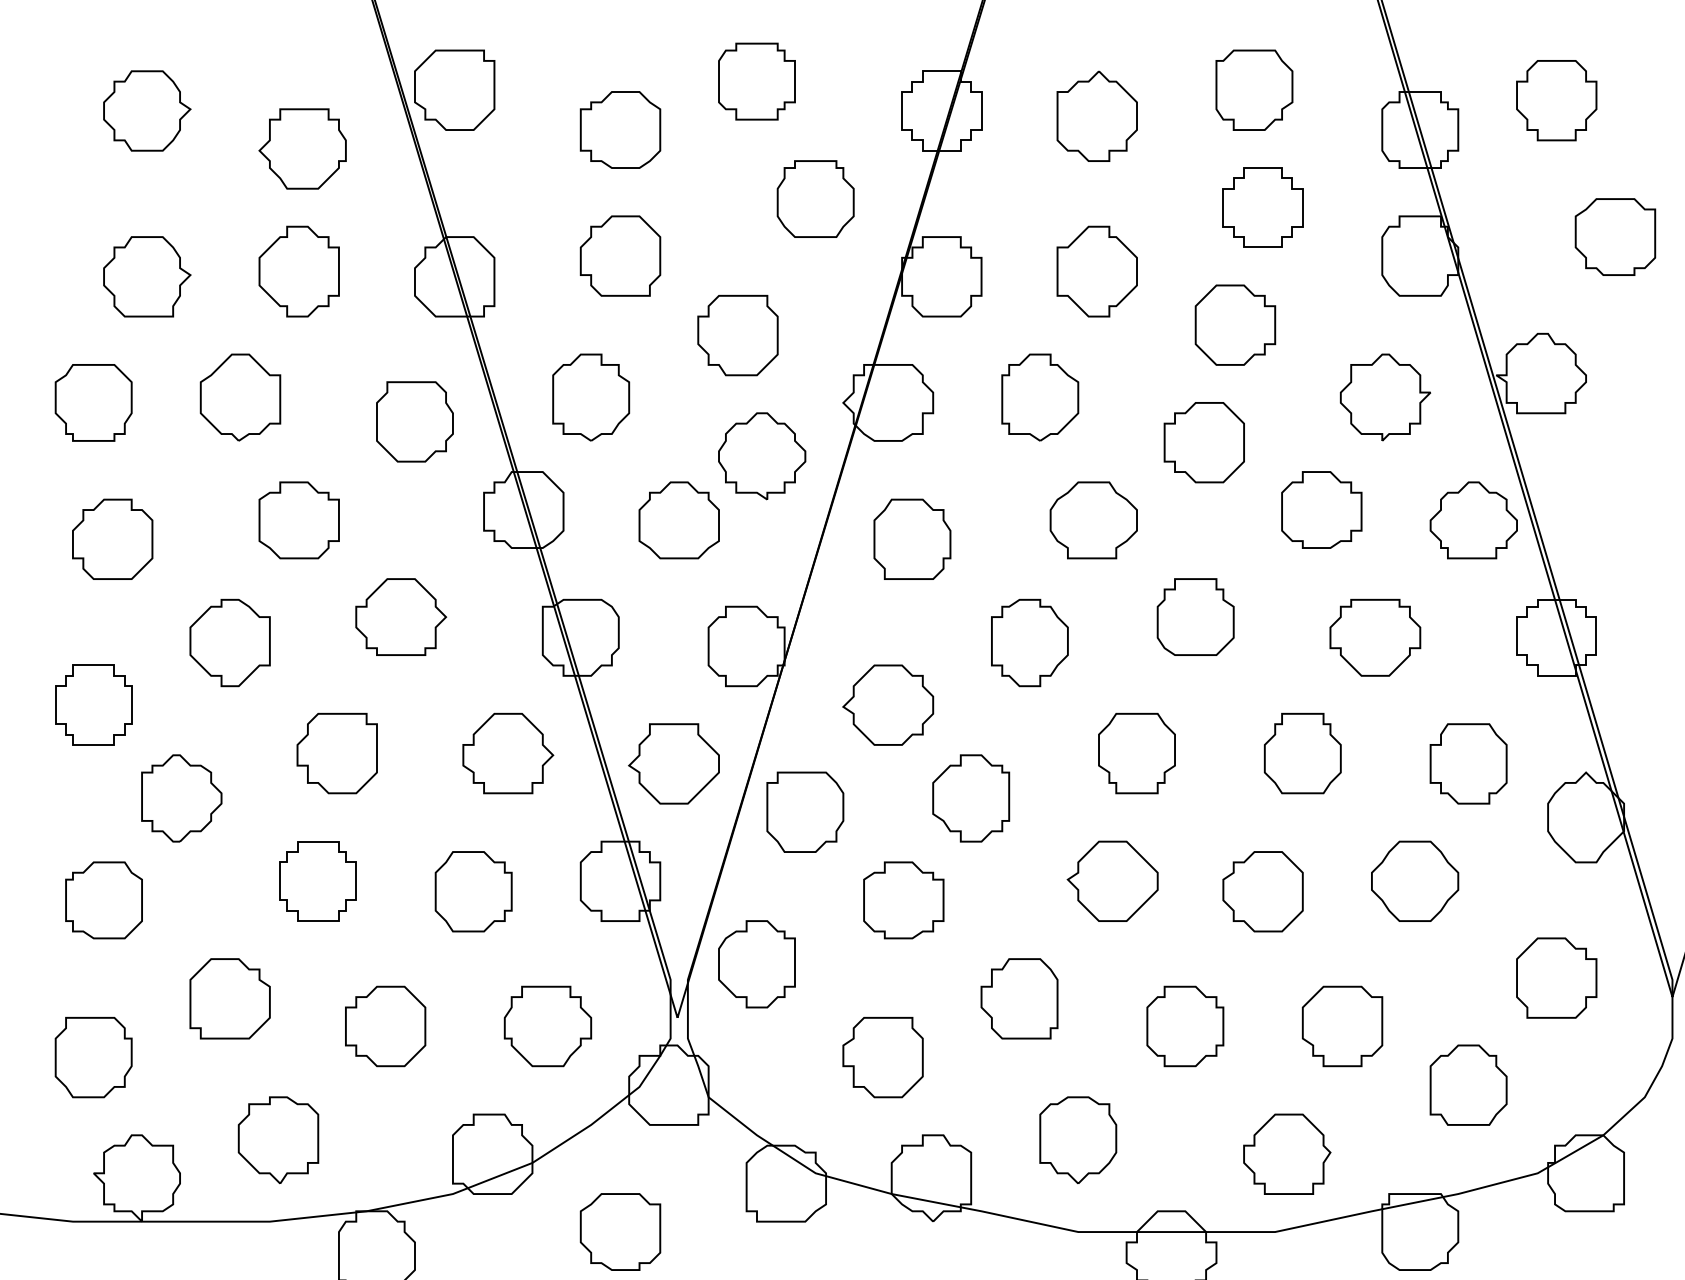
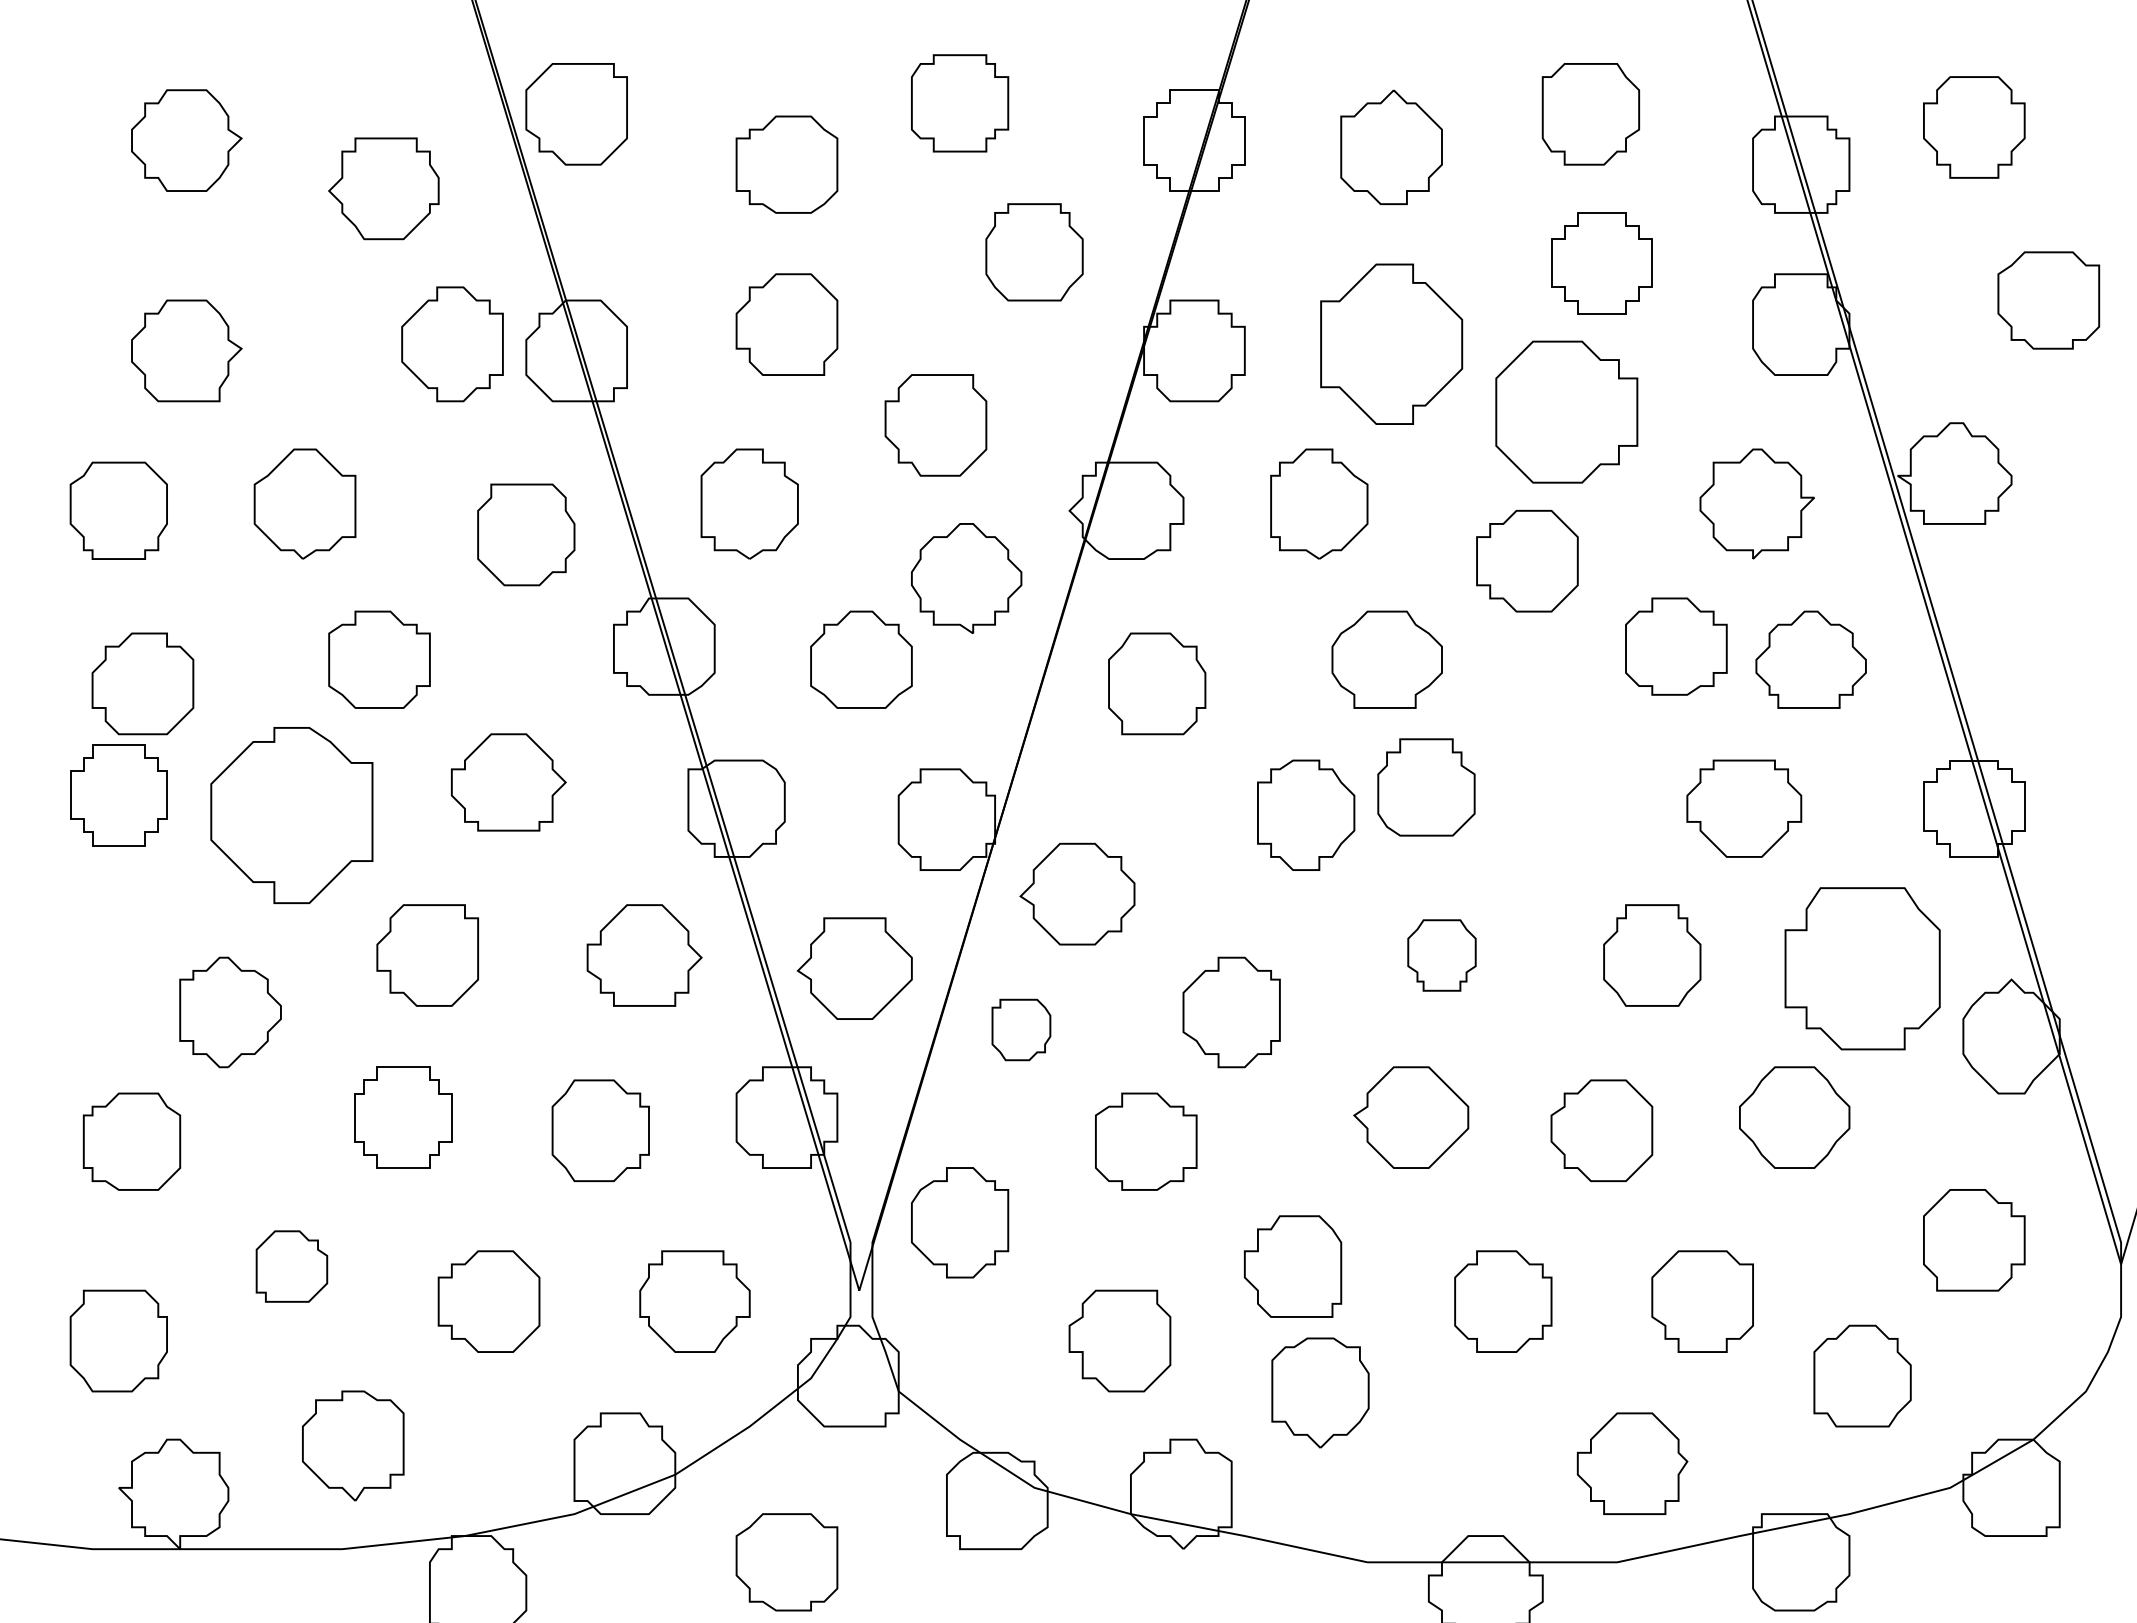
part: (299, 271) -> (452, 344), moved
part: (1097, 271) -> (1391, 344), size x1.4
part: (1235, 325) -> (1566, 412), size x1.4
part: (1473, 520) -> (1810, 659), moved
part: (1195, 617) -> (1426, 787), moved
part: (229, 642) -> (291, 814), size x1.6
part: (888, 704) -> (1077, 893), moved
part: (93, 705) -> (118, 795), moved
part: (1136, 753) -> (1441, 955), size x0.7
part: (1468, 763) -> (1862, 968), size x1.6
part: (805, 811) -> (1021, 1029), size x0.6
part: (229, 998) -> (291, 1266), size x0.7
part: (1078, 1139) -> (1320, 1392), moved

